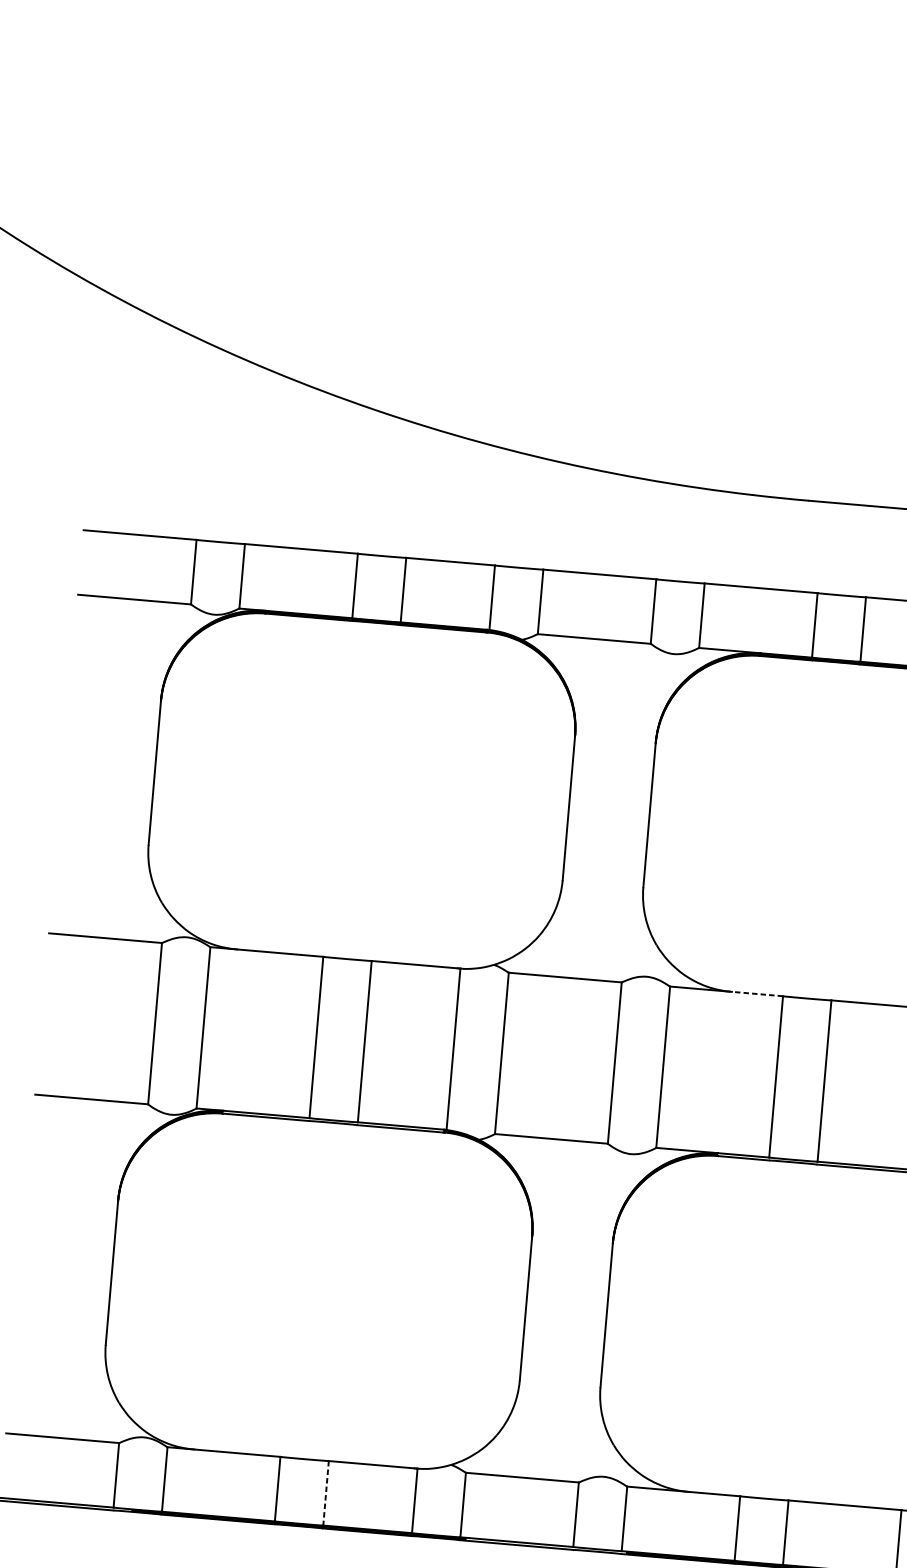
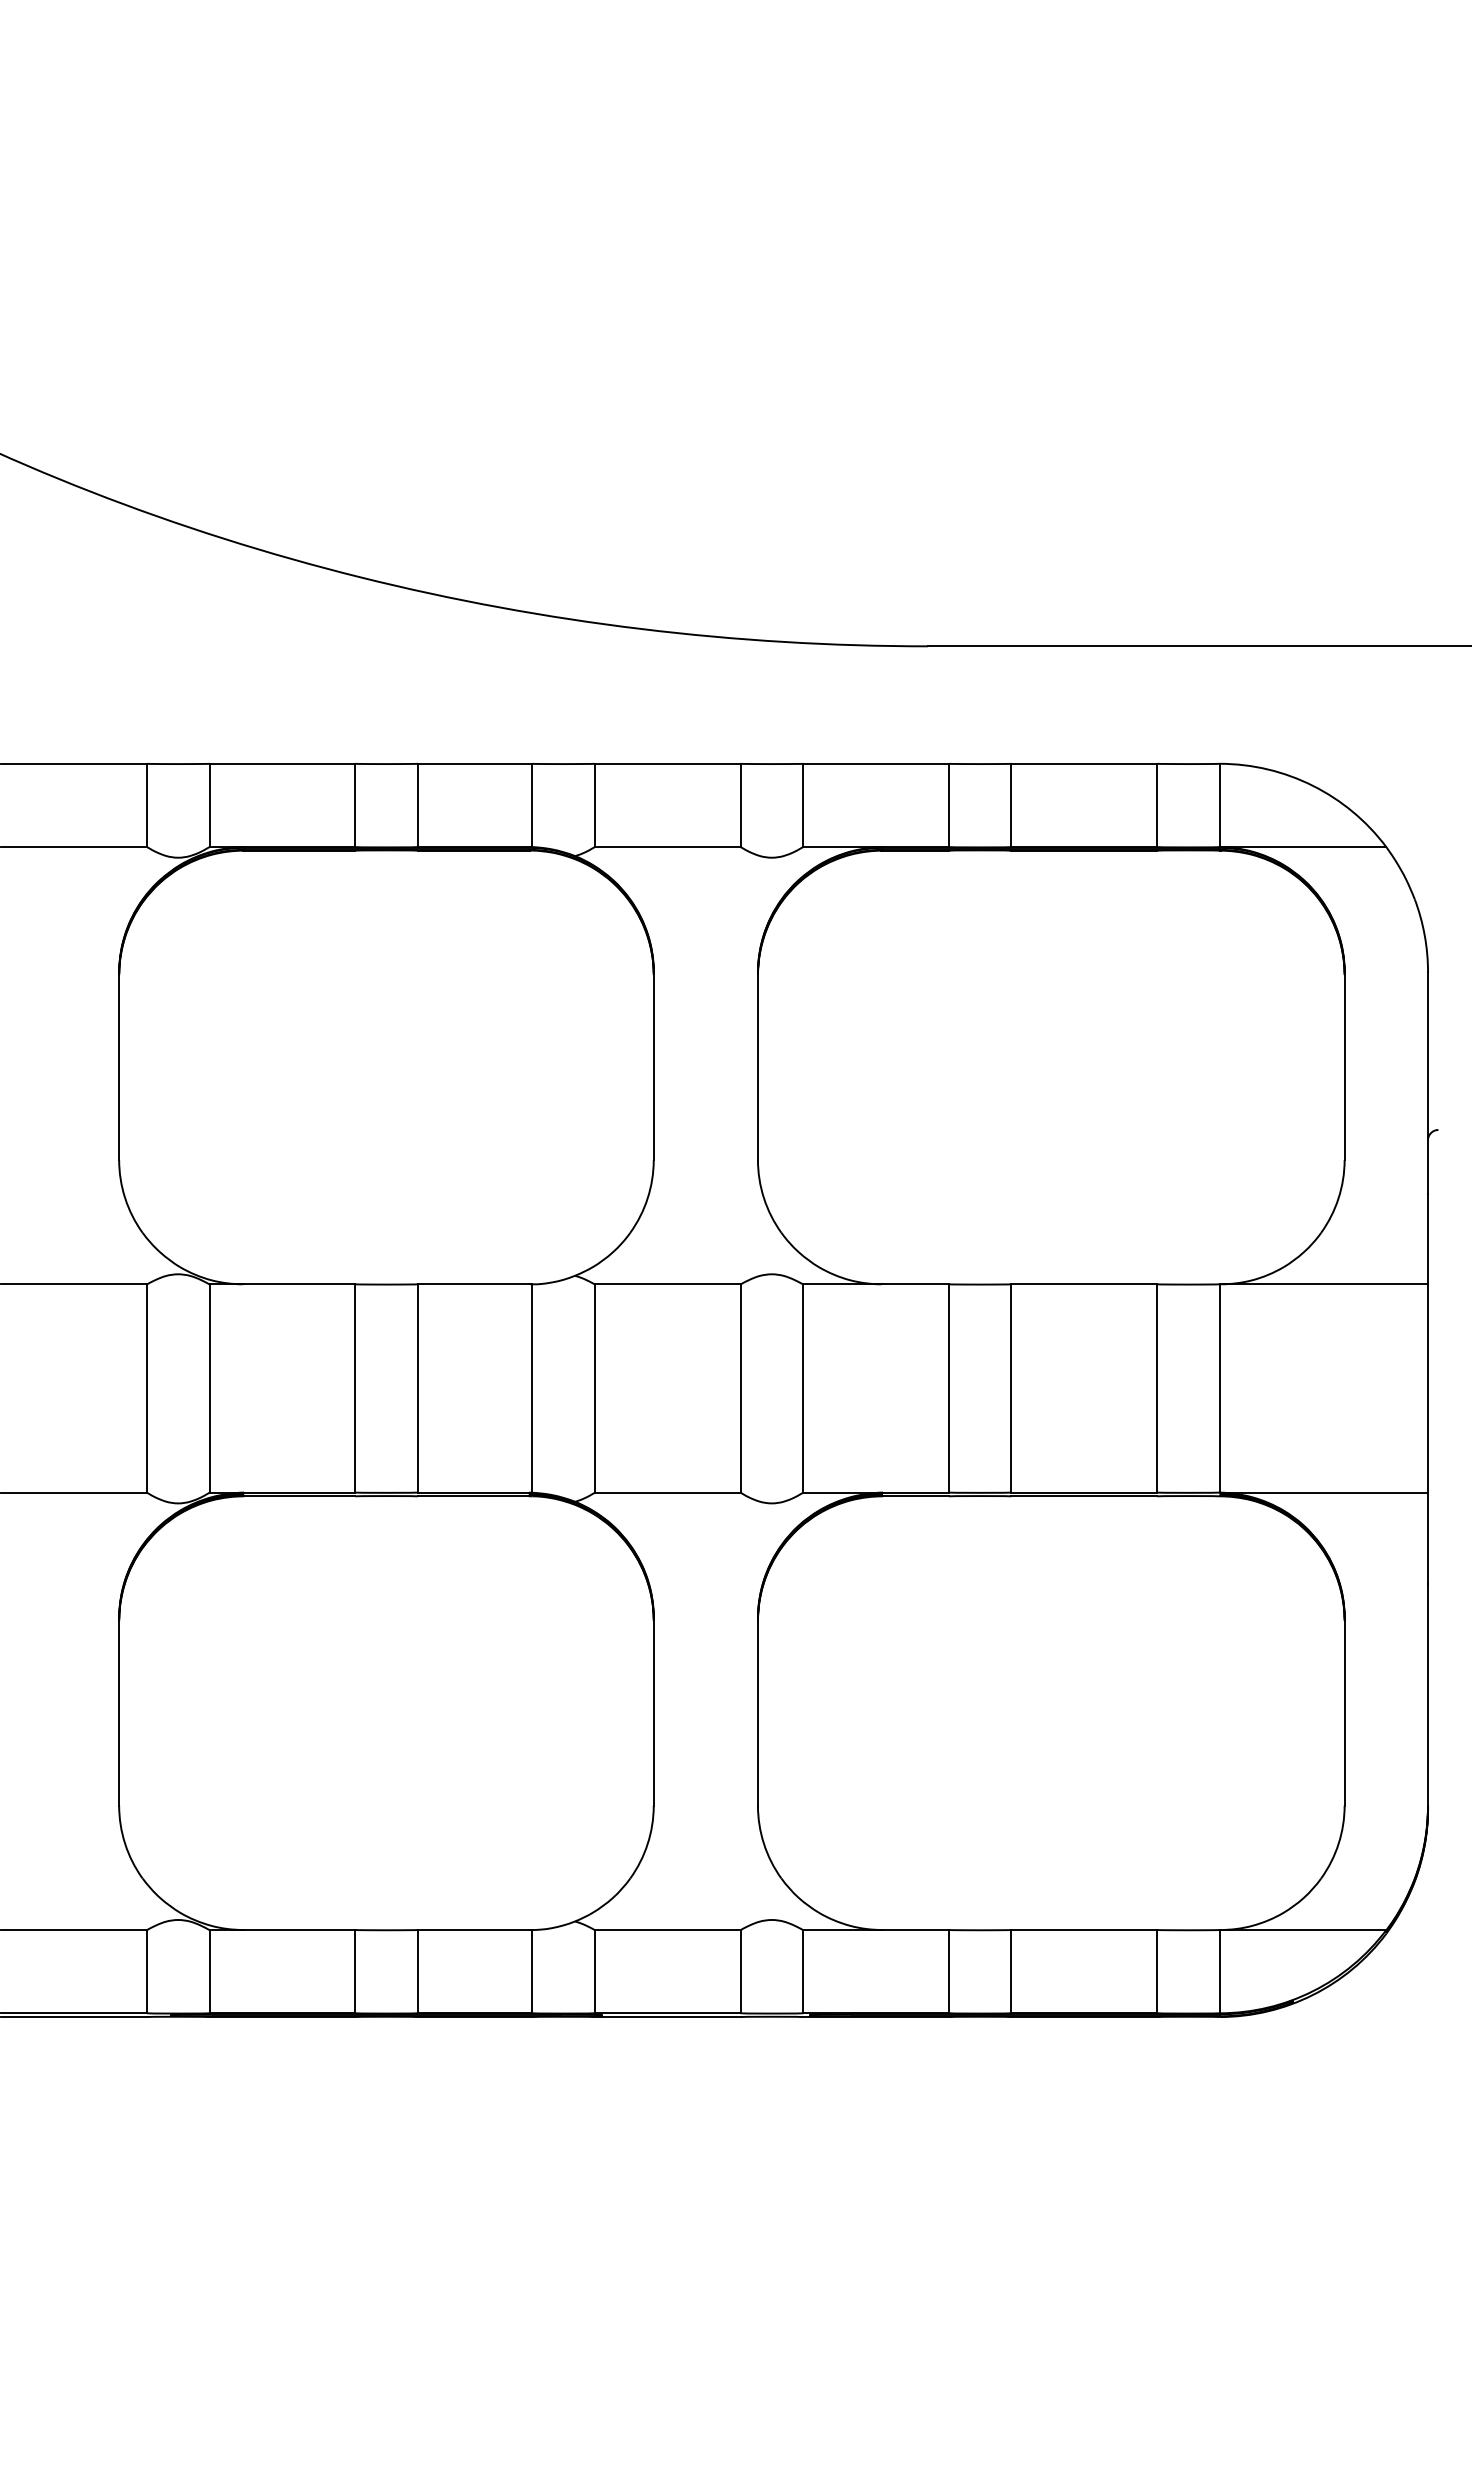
line: (757, 994) -> (915, 1284), dashed -> solid
line: (325, 1493) -> (417, 1971), dashed -> solid

